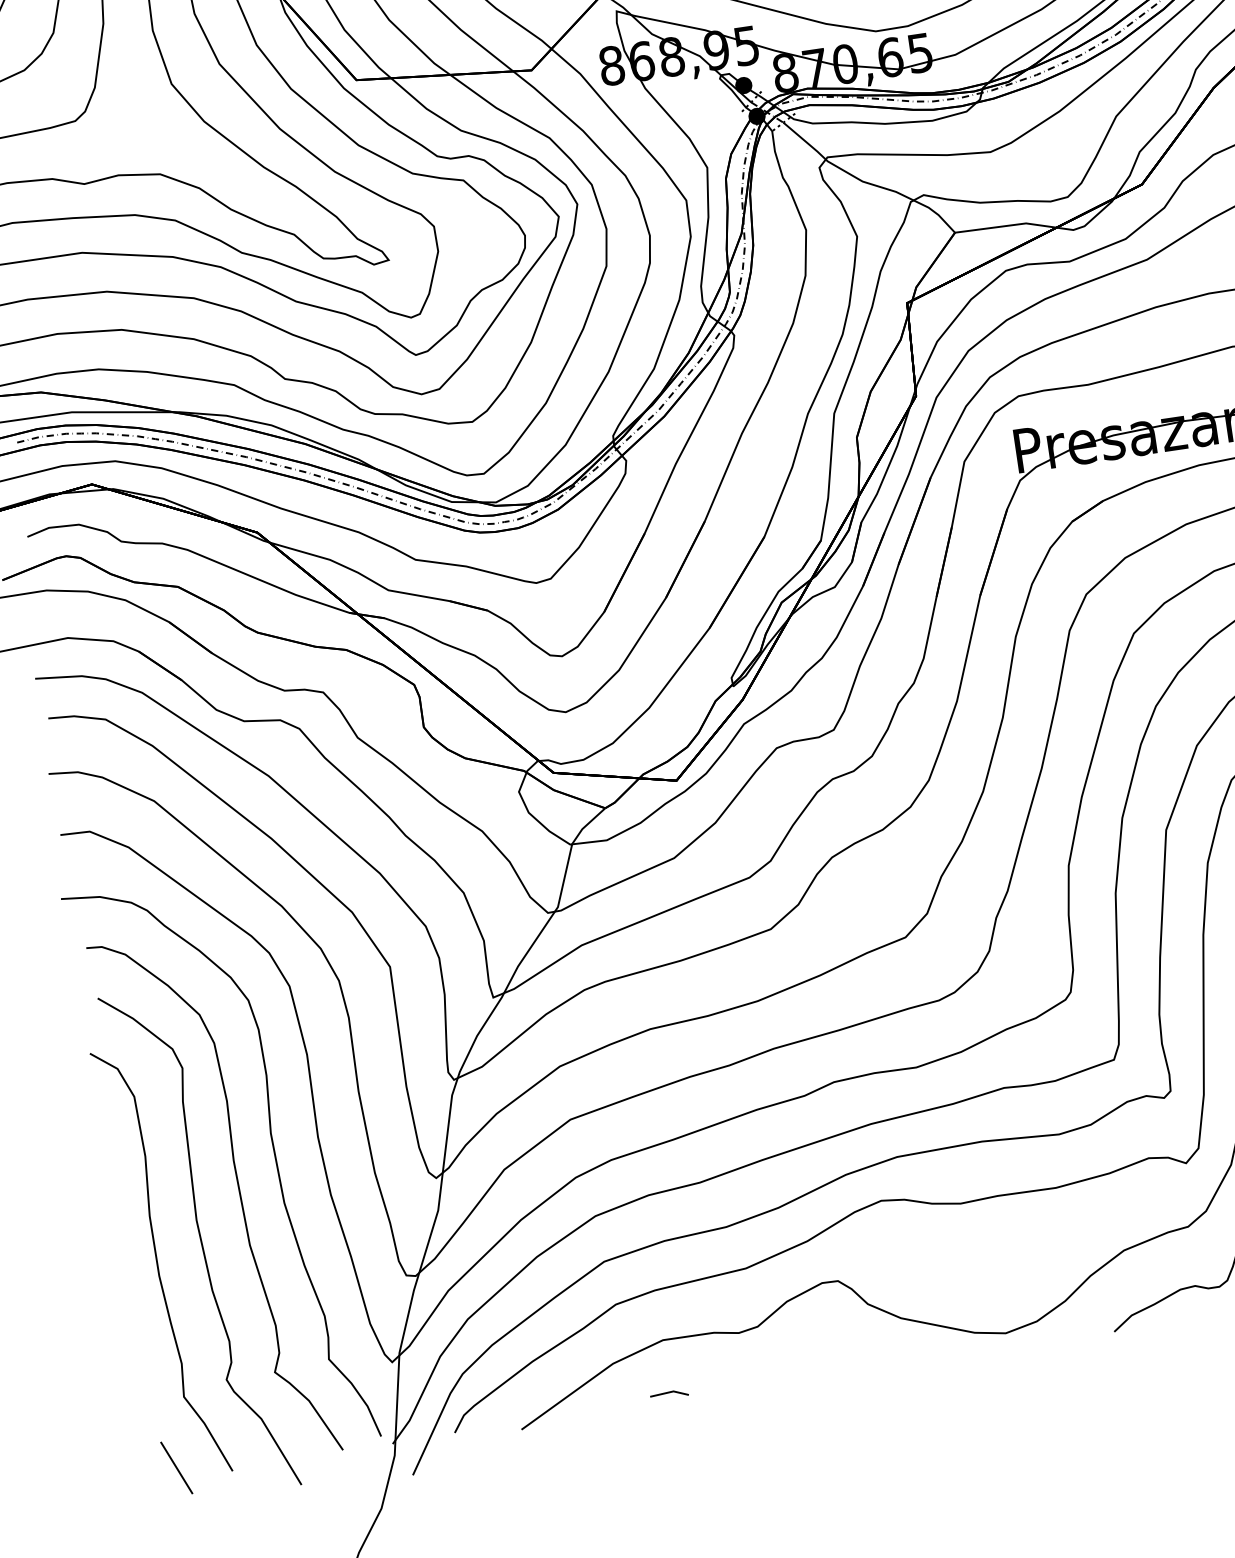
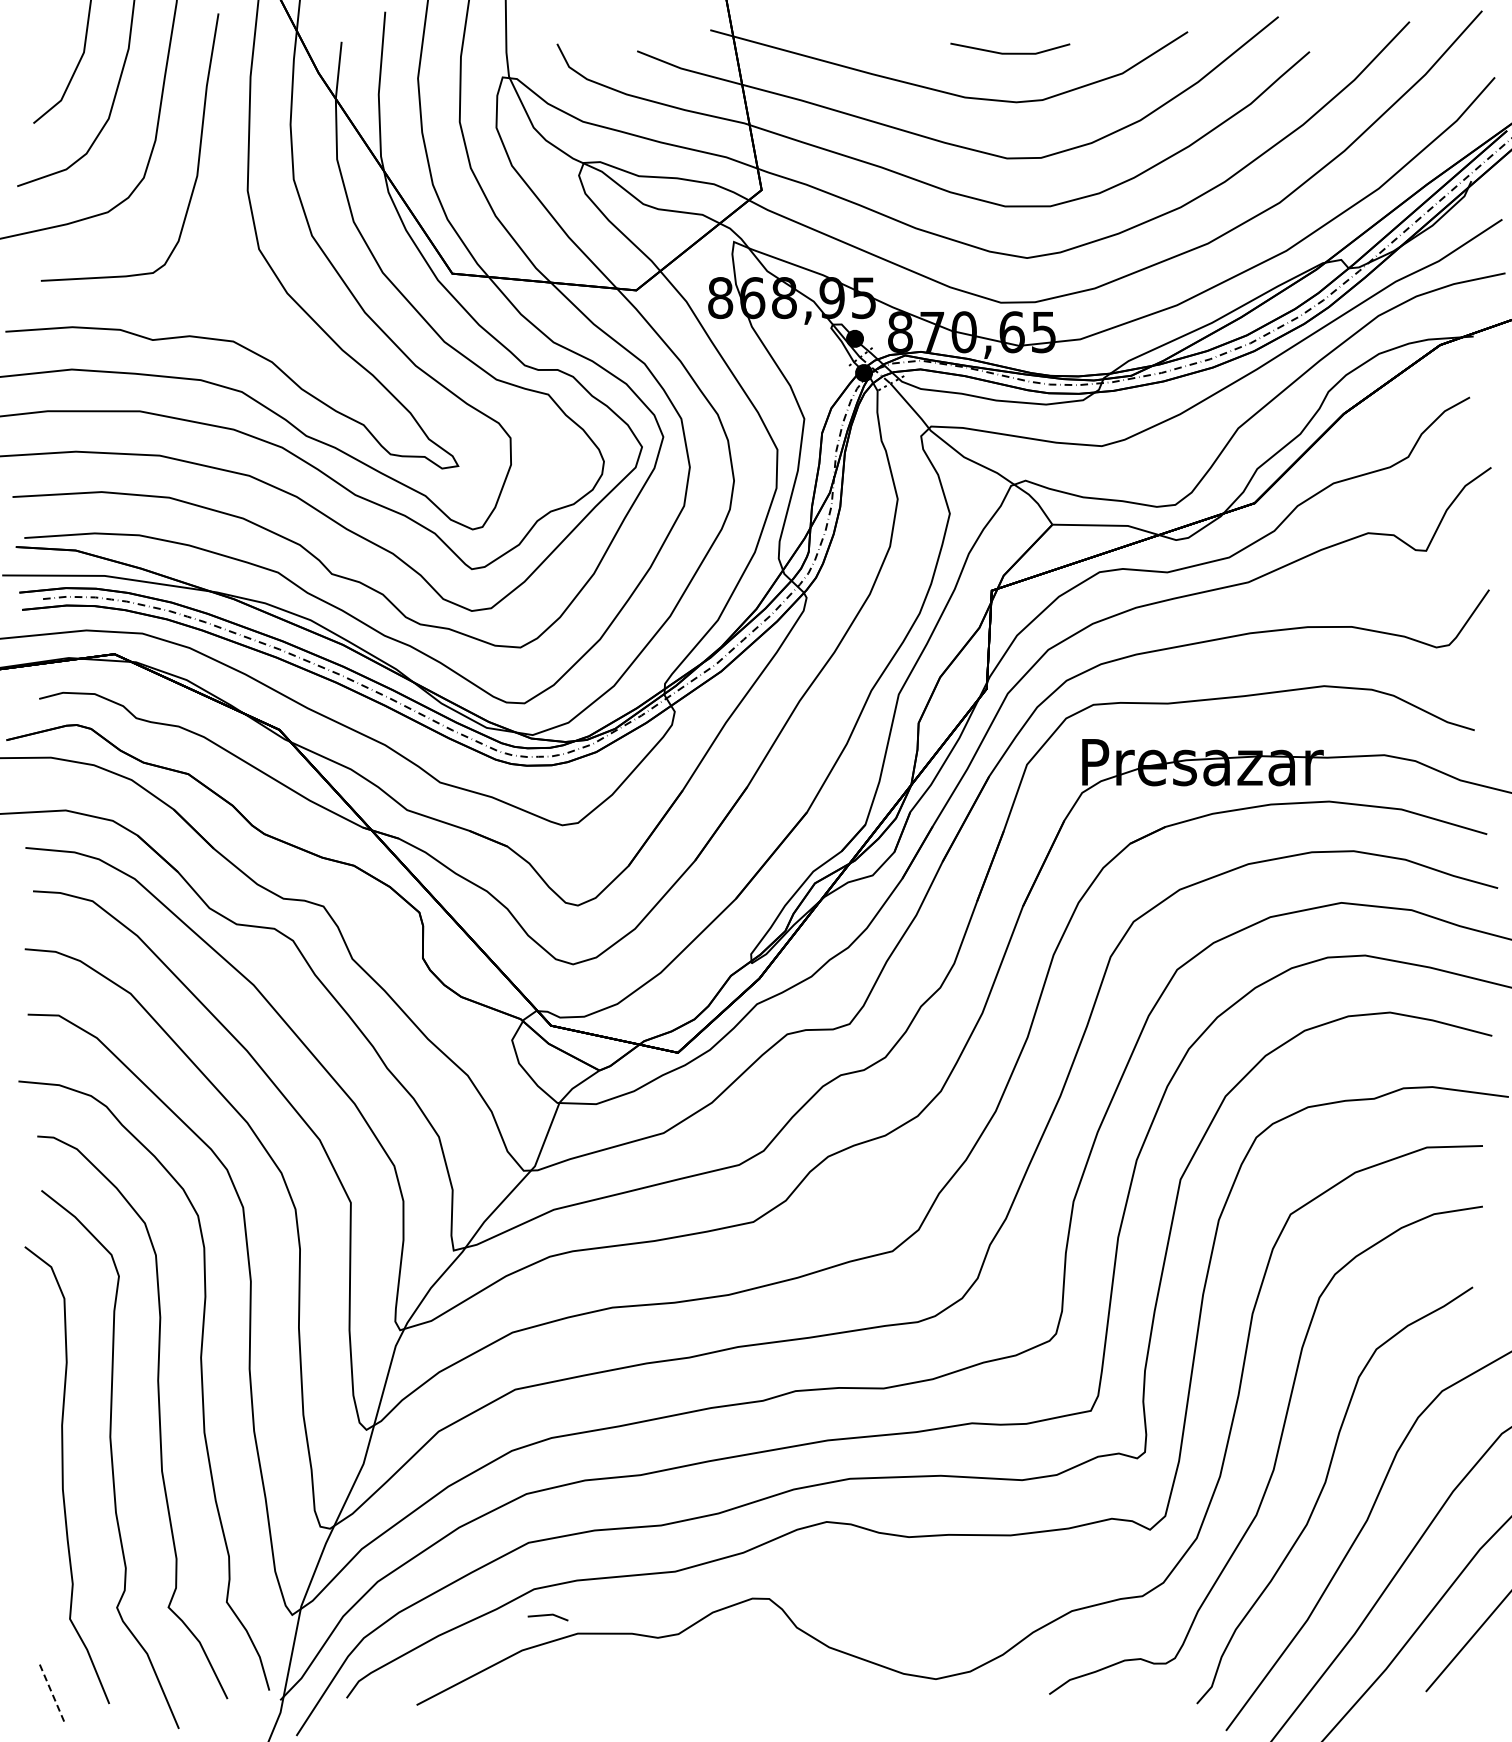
line: (668, 1392) -> (547, 1615), moved
line: (176, 1467) -> (51, 1691), solid -> dashed

